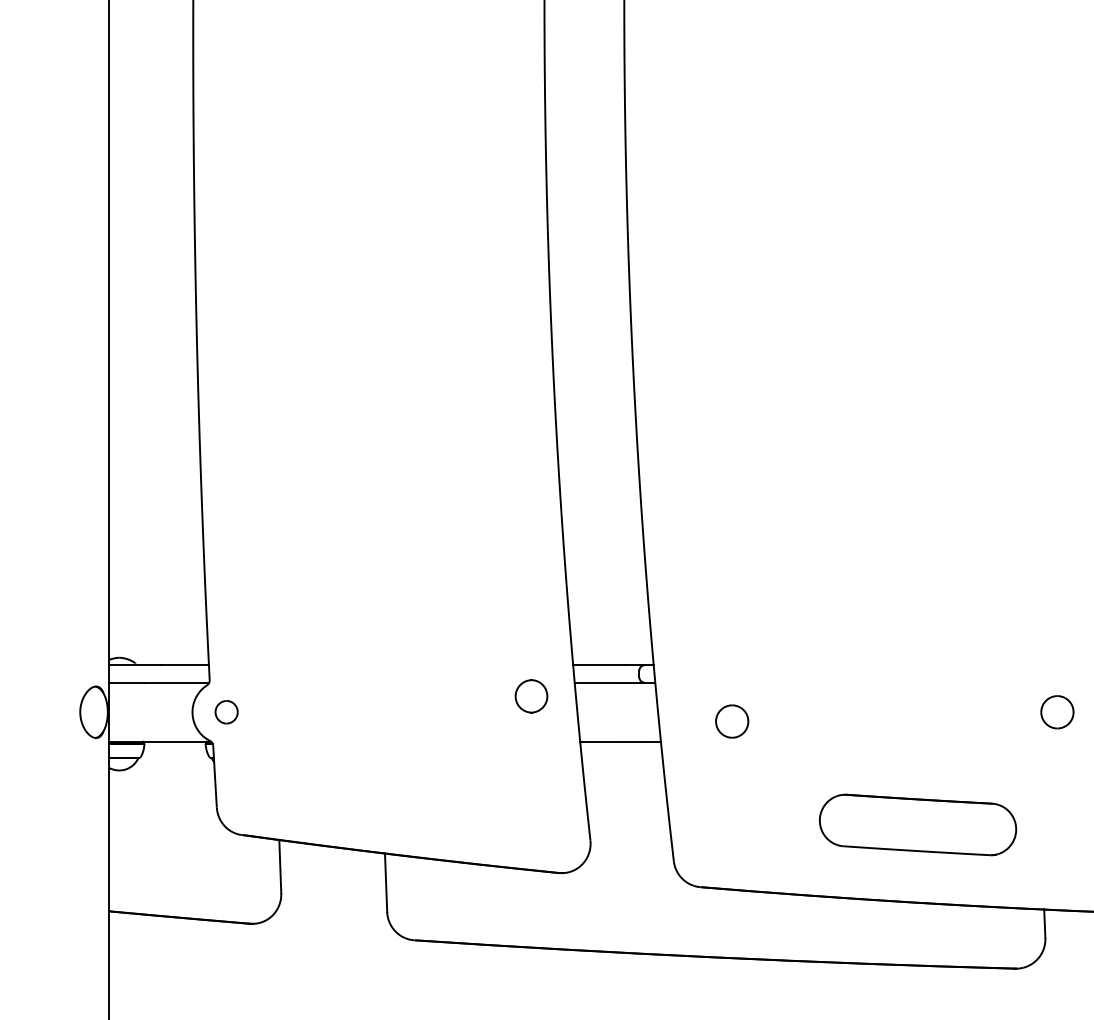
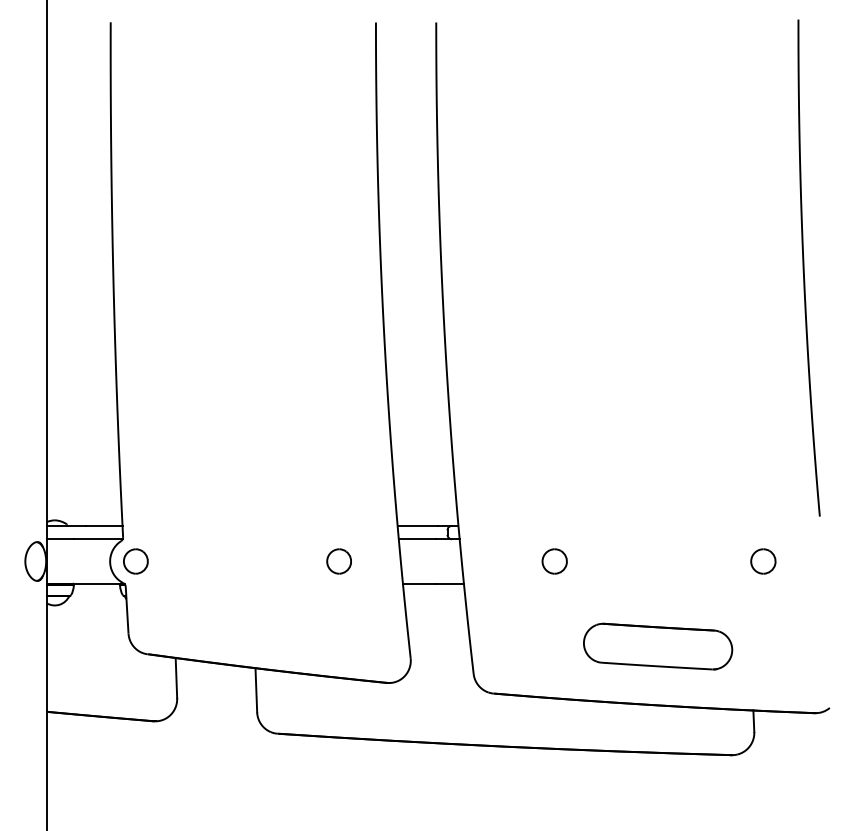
part: (530, 696) -> (338, 561), moved
part: (226, 712) -> (135, 561), size x1.43
part: (731, 721) -> (554, 561), moved

